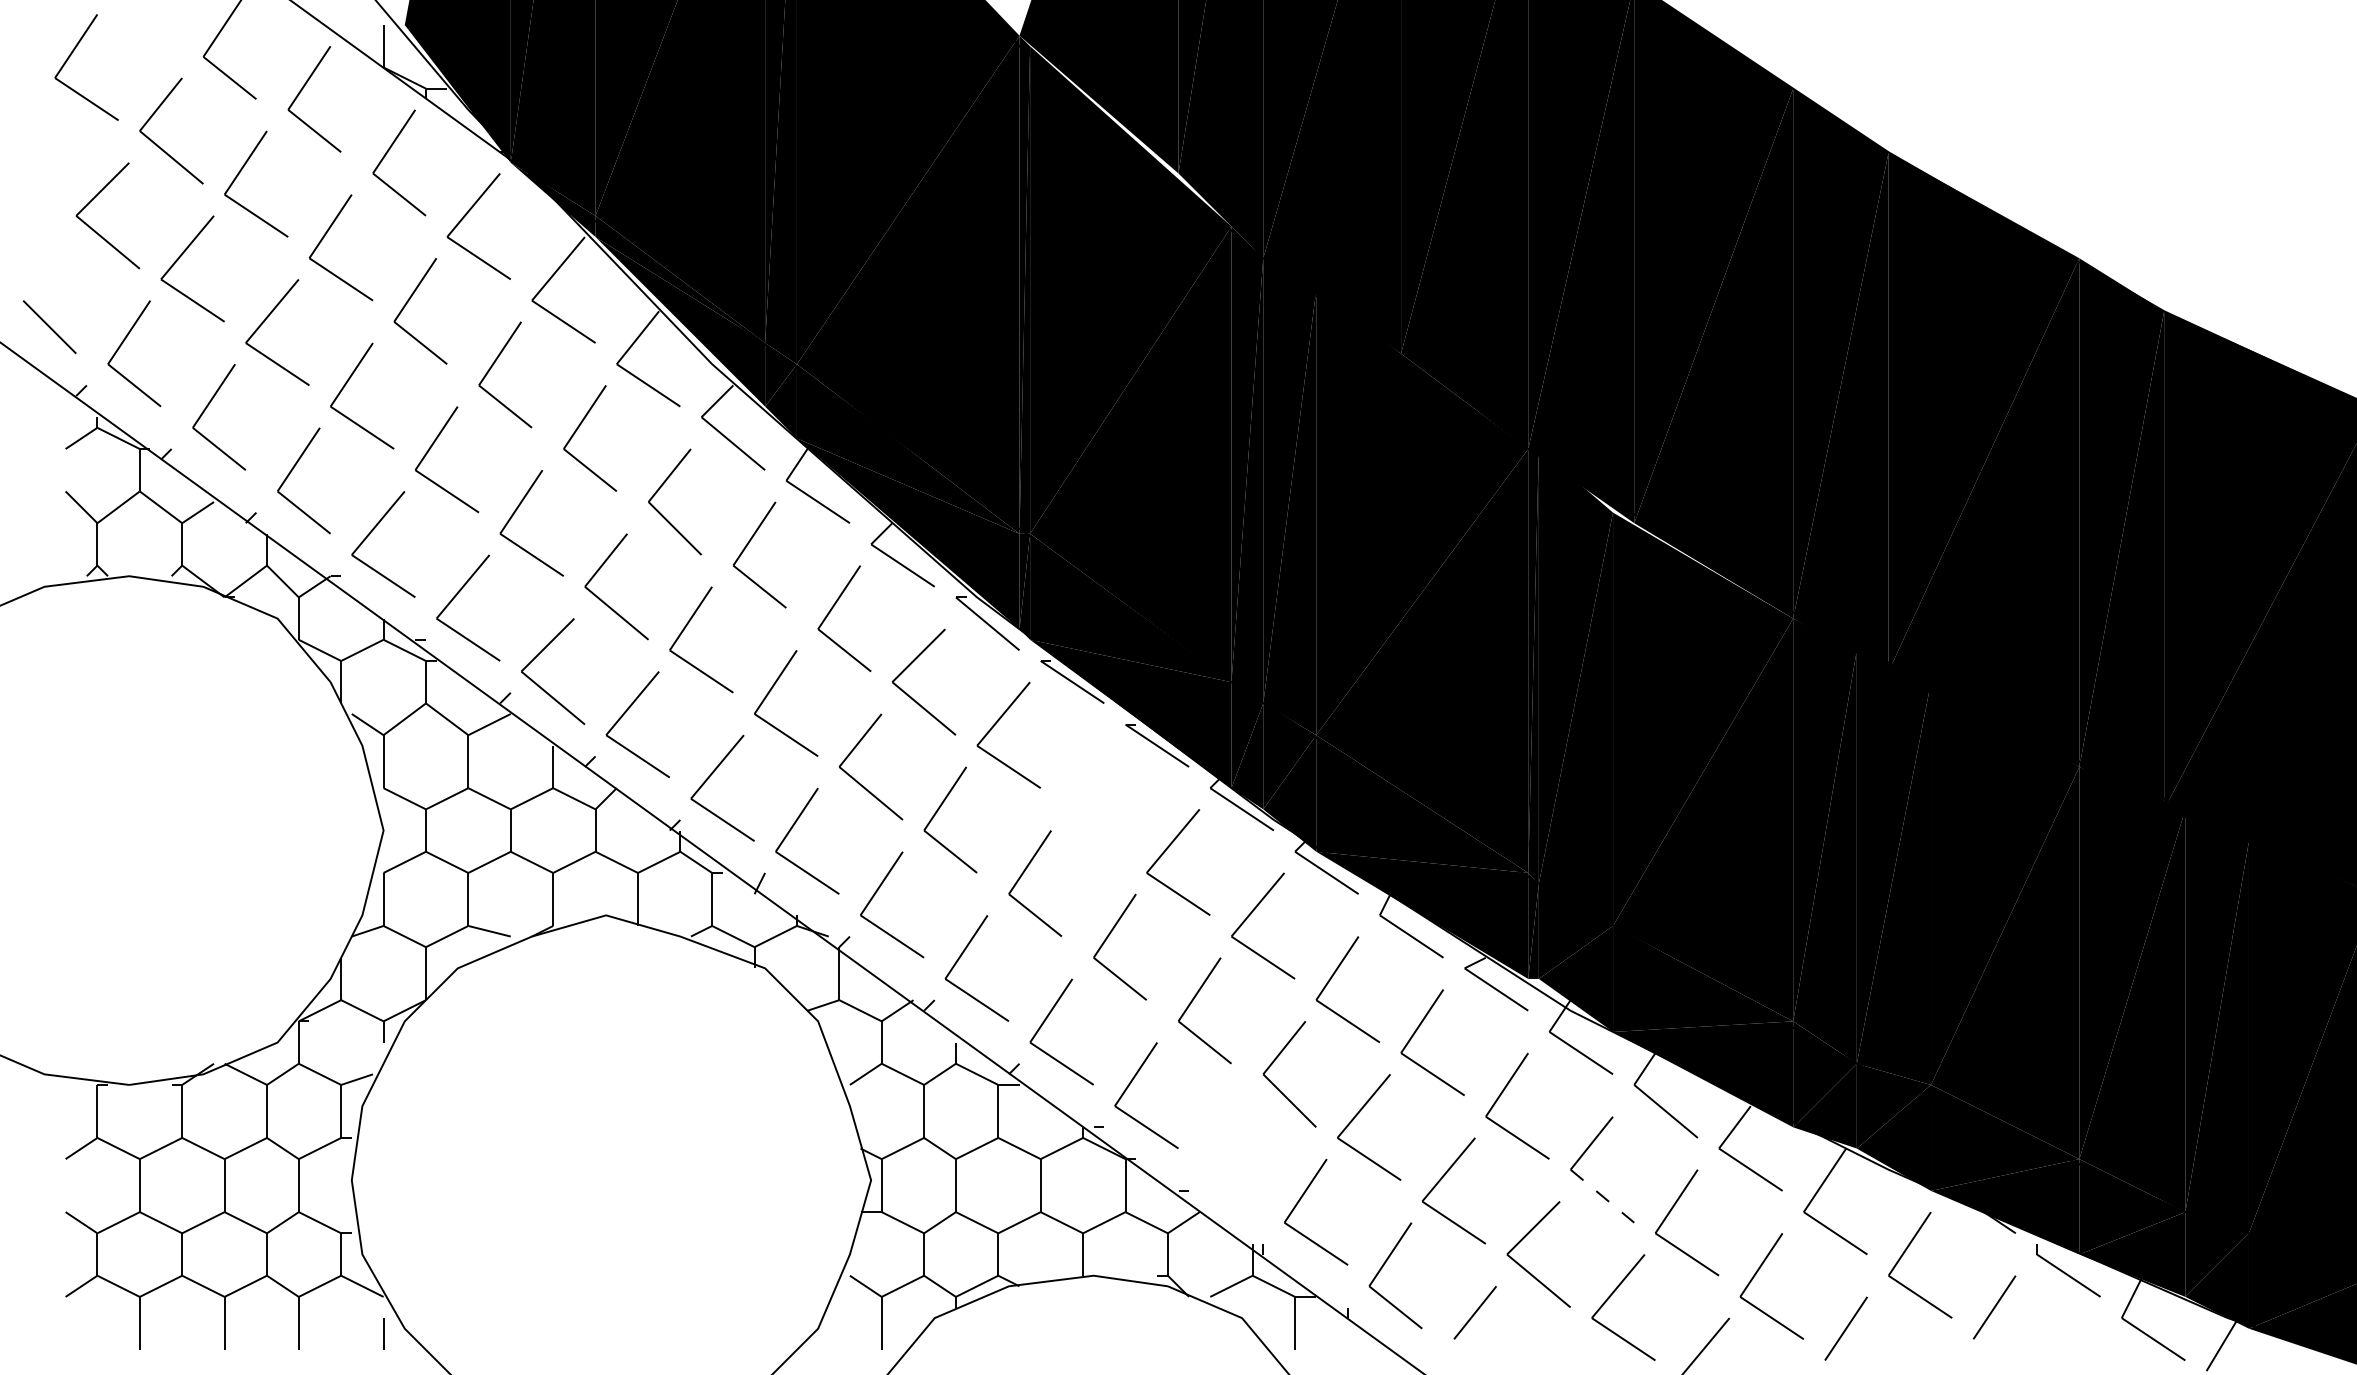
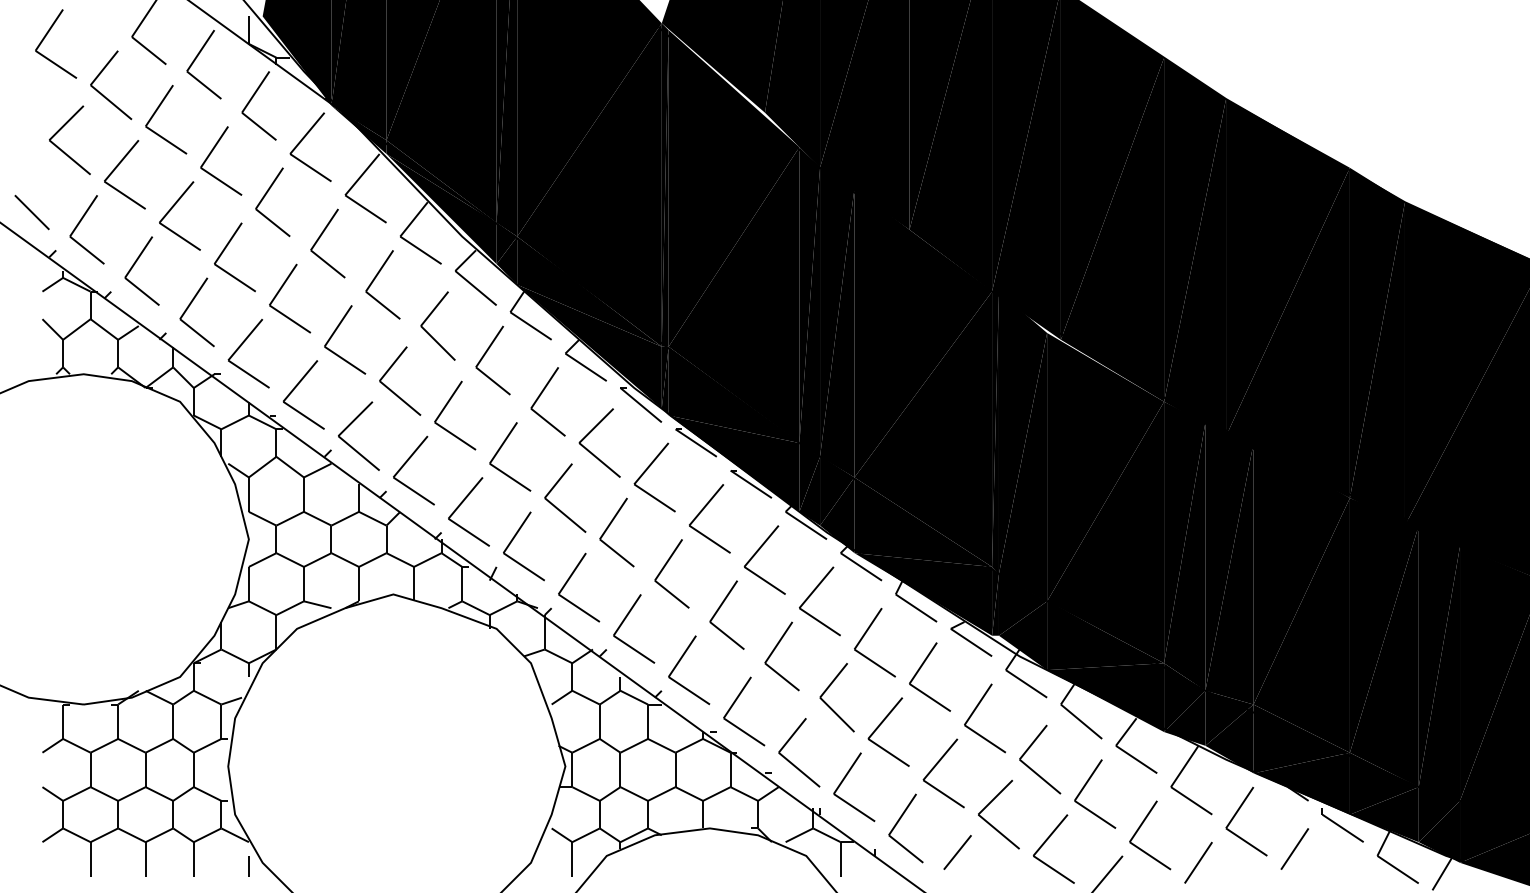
part: (1082, 787) -> (702, 511), added
part: (1220, 1174) -> (792, 762), added
line: (1602, 1195) -> (1040, 776), dashed -> solid

